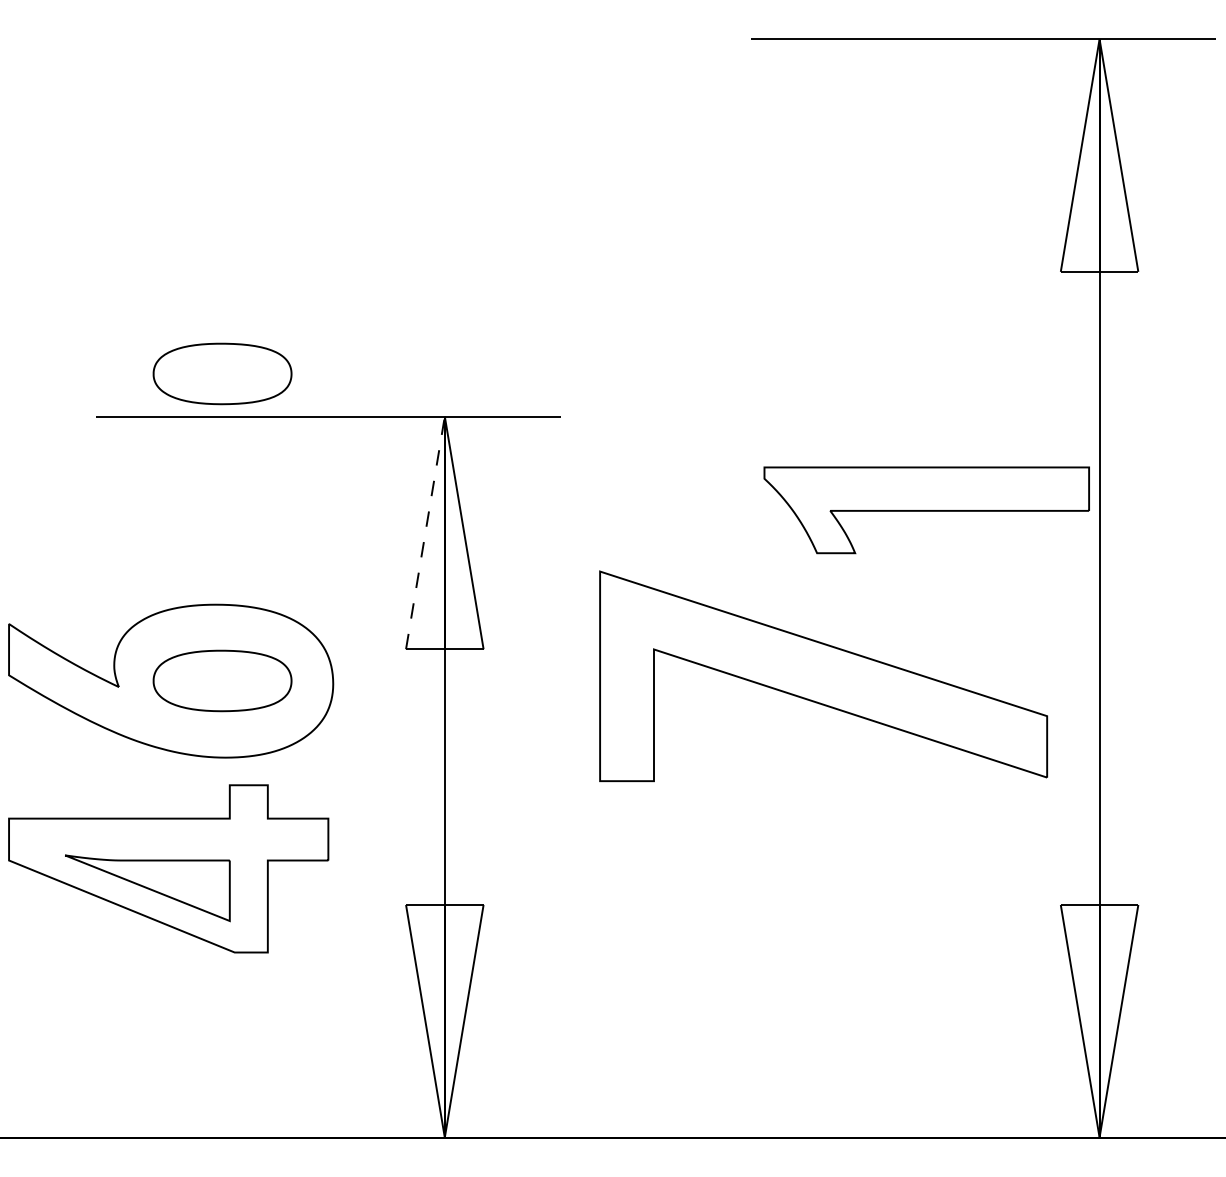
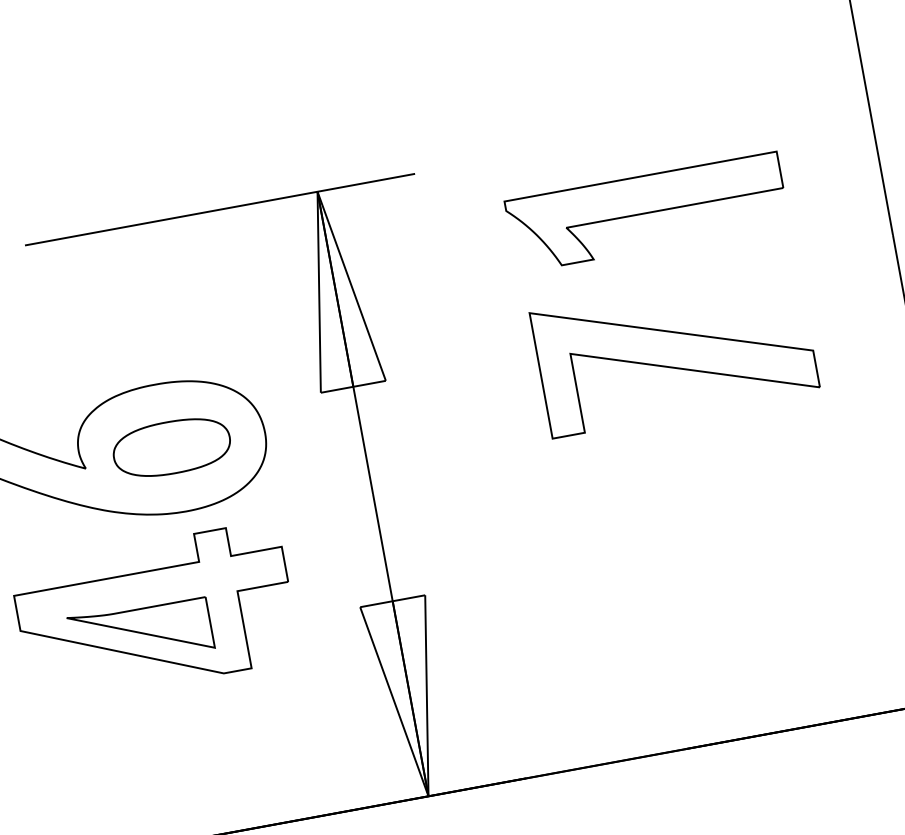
part: (222, 373) -> (124, 189), removed
part: (926, 510) -> (646, 212), moved
line: (425, 532) -> (319, 291), dashed -> solid
part: (822, 676) -> (674, 351), size x0.71

